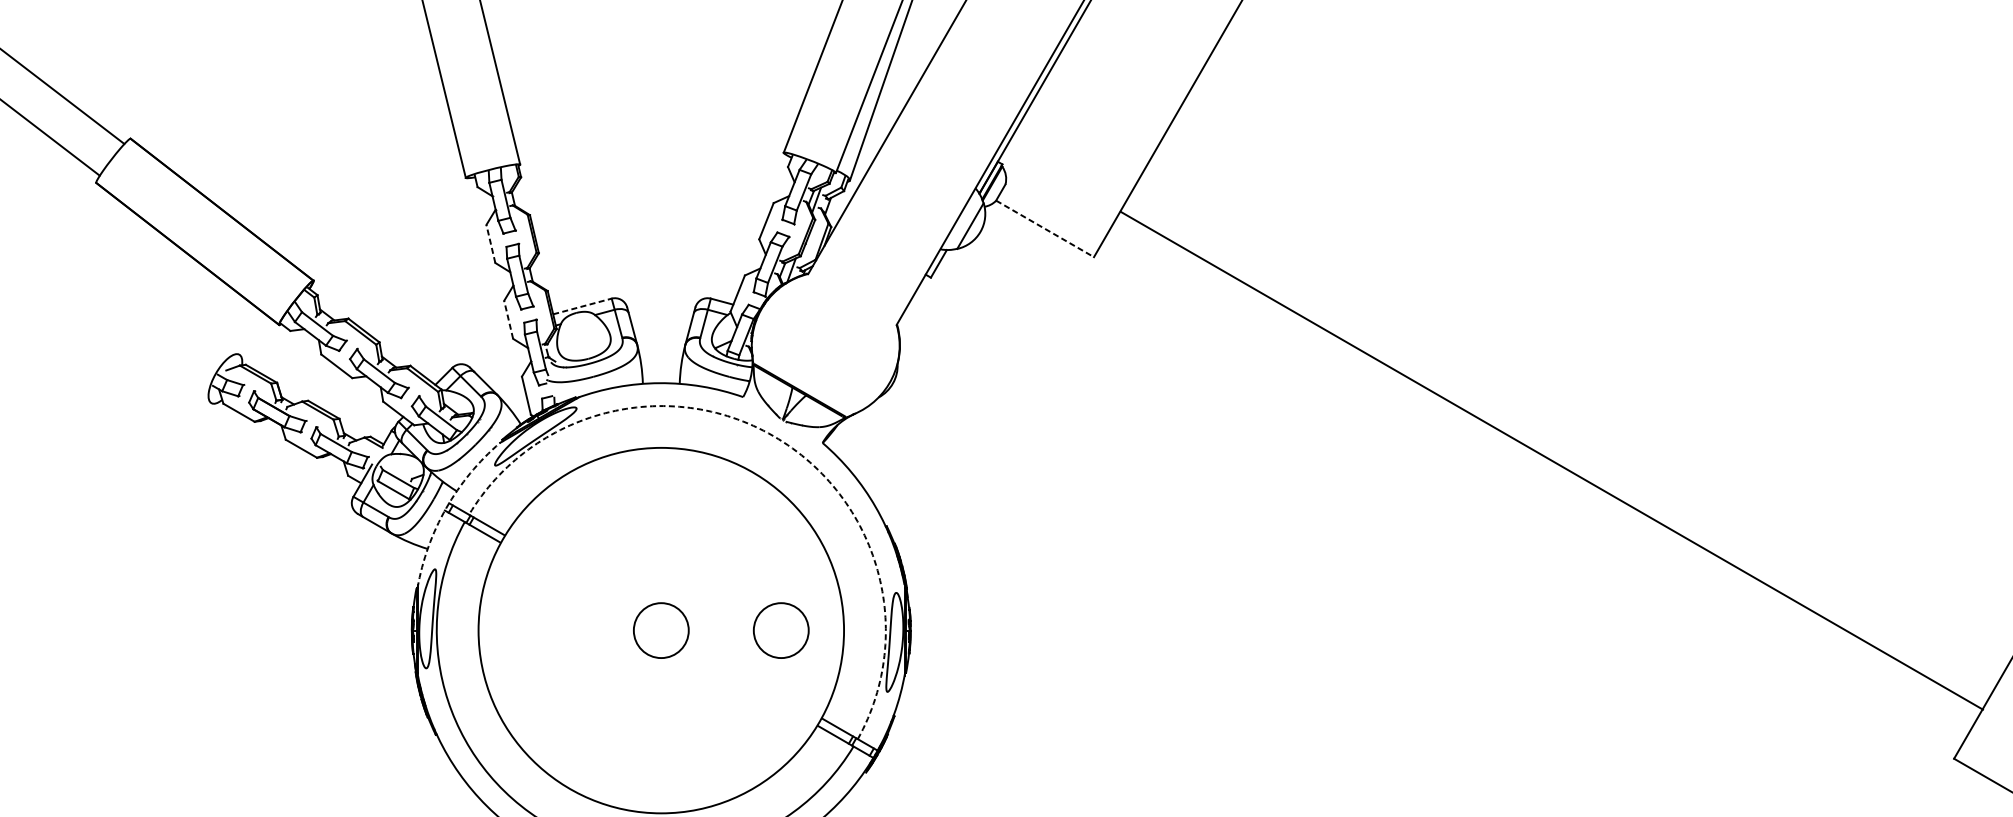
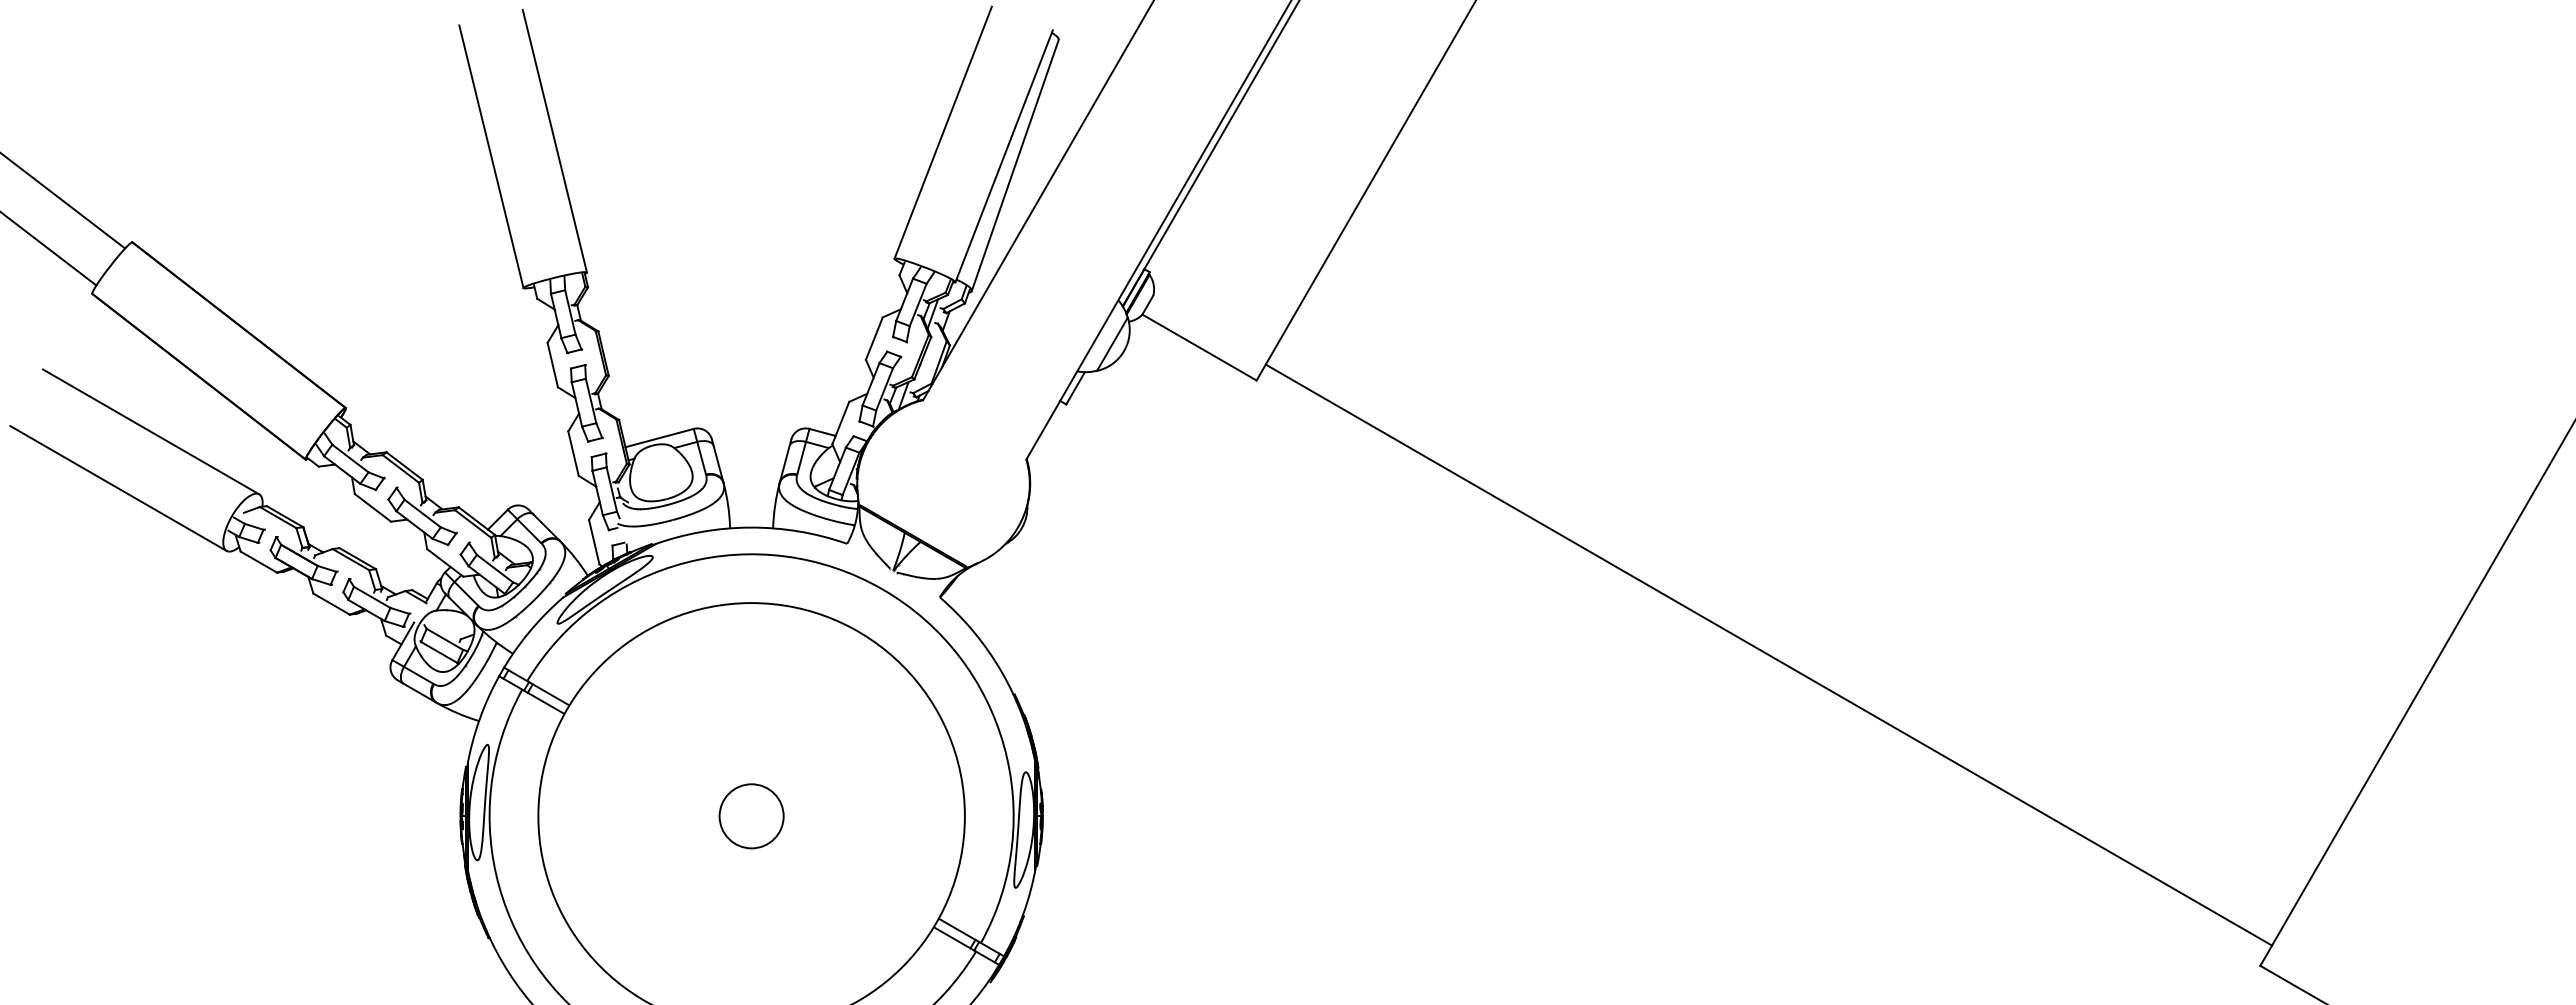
line: (1045, 228) -> (1199, 347), dashed -> solid
line: (490, 244) -> (552, 365), dashed -> solid
line: (147, 300) -> (151, 431), added
line: (583, 305) -> (660, 437), dashed -> solid
line: (508, 319) -> (573, 453), dashed -> solid
line: (118, 349) -> (118, 488), added
arc: (773, 436) -> (882, 589), dashed -> solid
line: (1551, 460) -> (1768, 654), moved
arc: (446, 508) -> (500, 673), dashed -> solid
circle: (781, 630) -> (891, 816), removed

